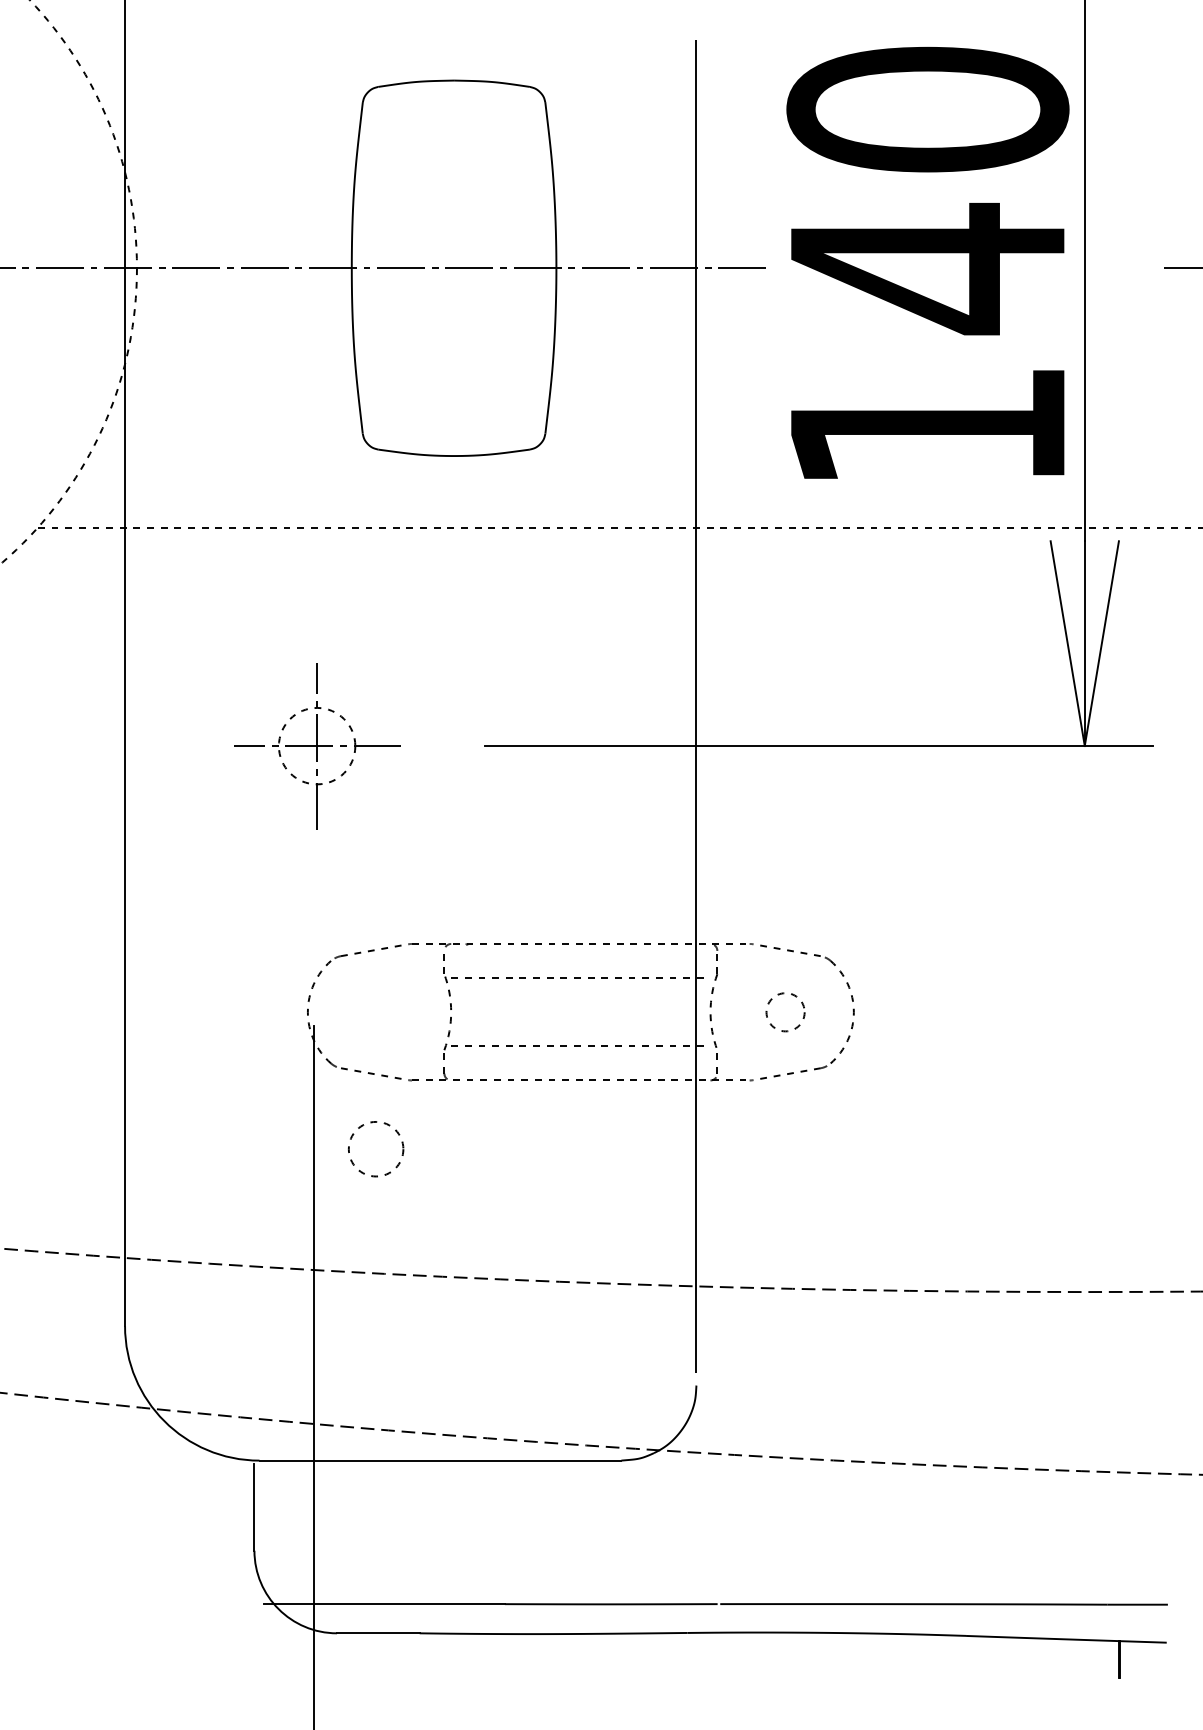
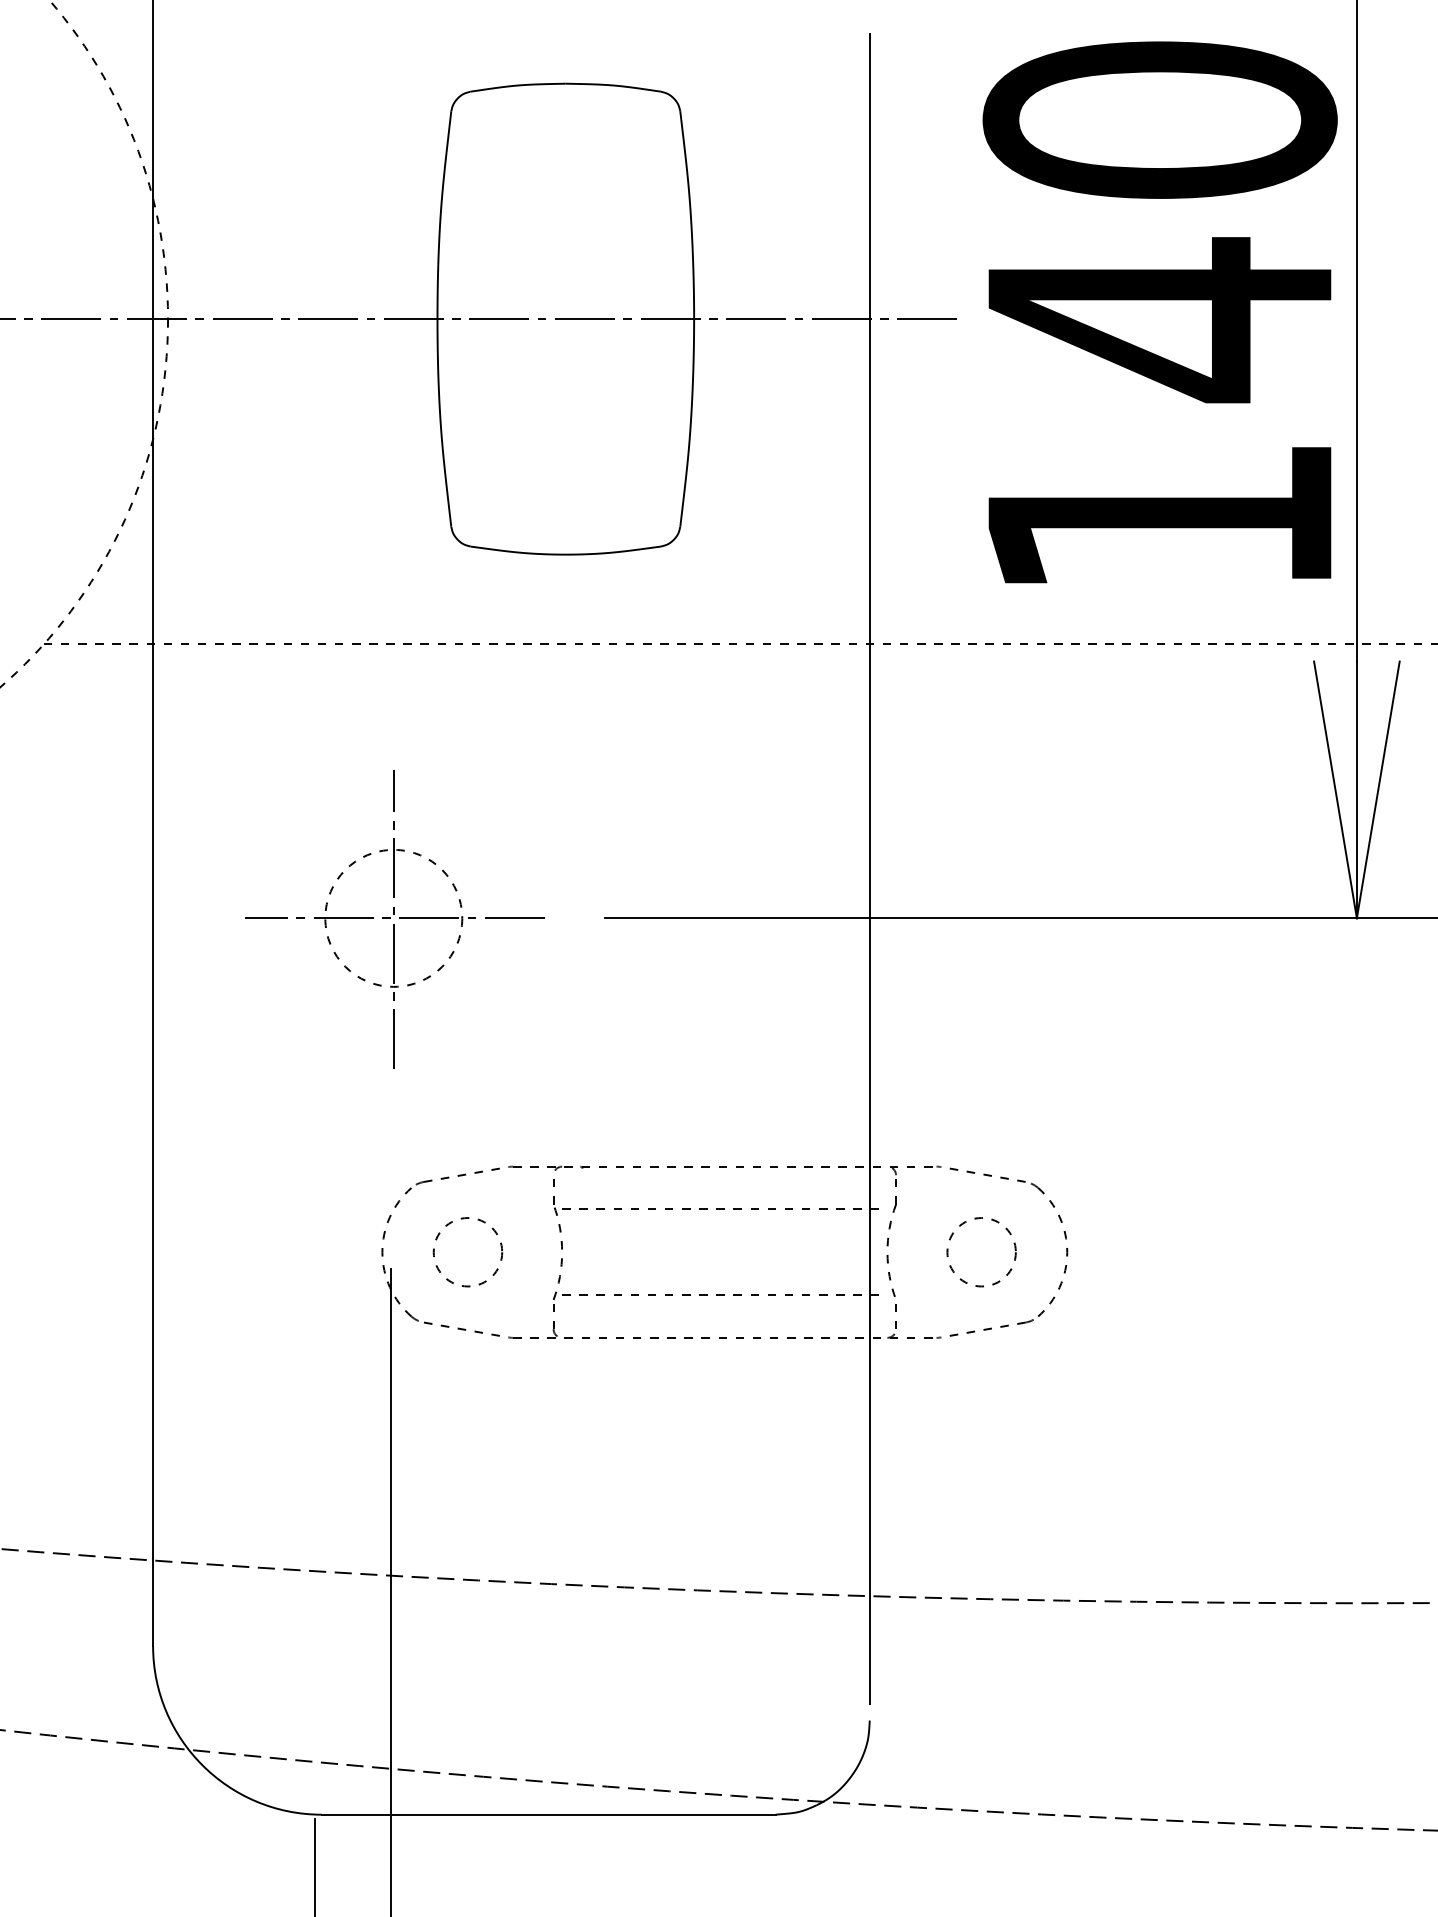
part: (317, 746) -> (394, 918), size x1.43
circle: (785, 1012) -> (981, 1252), size x1.43
circle: (376, 1149) -> (468, 1252), moved

